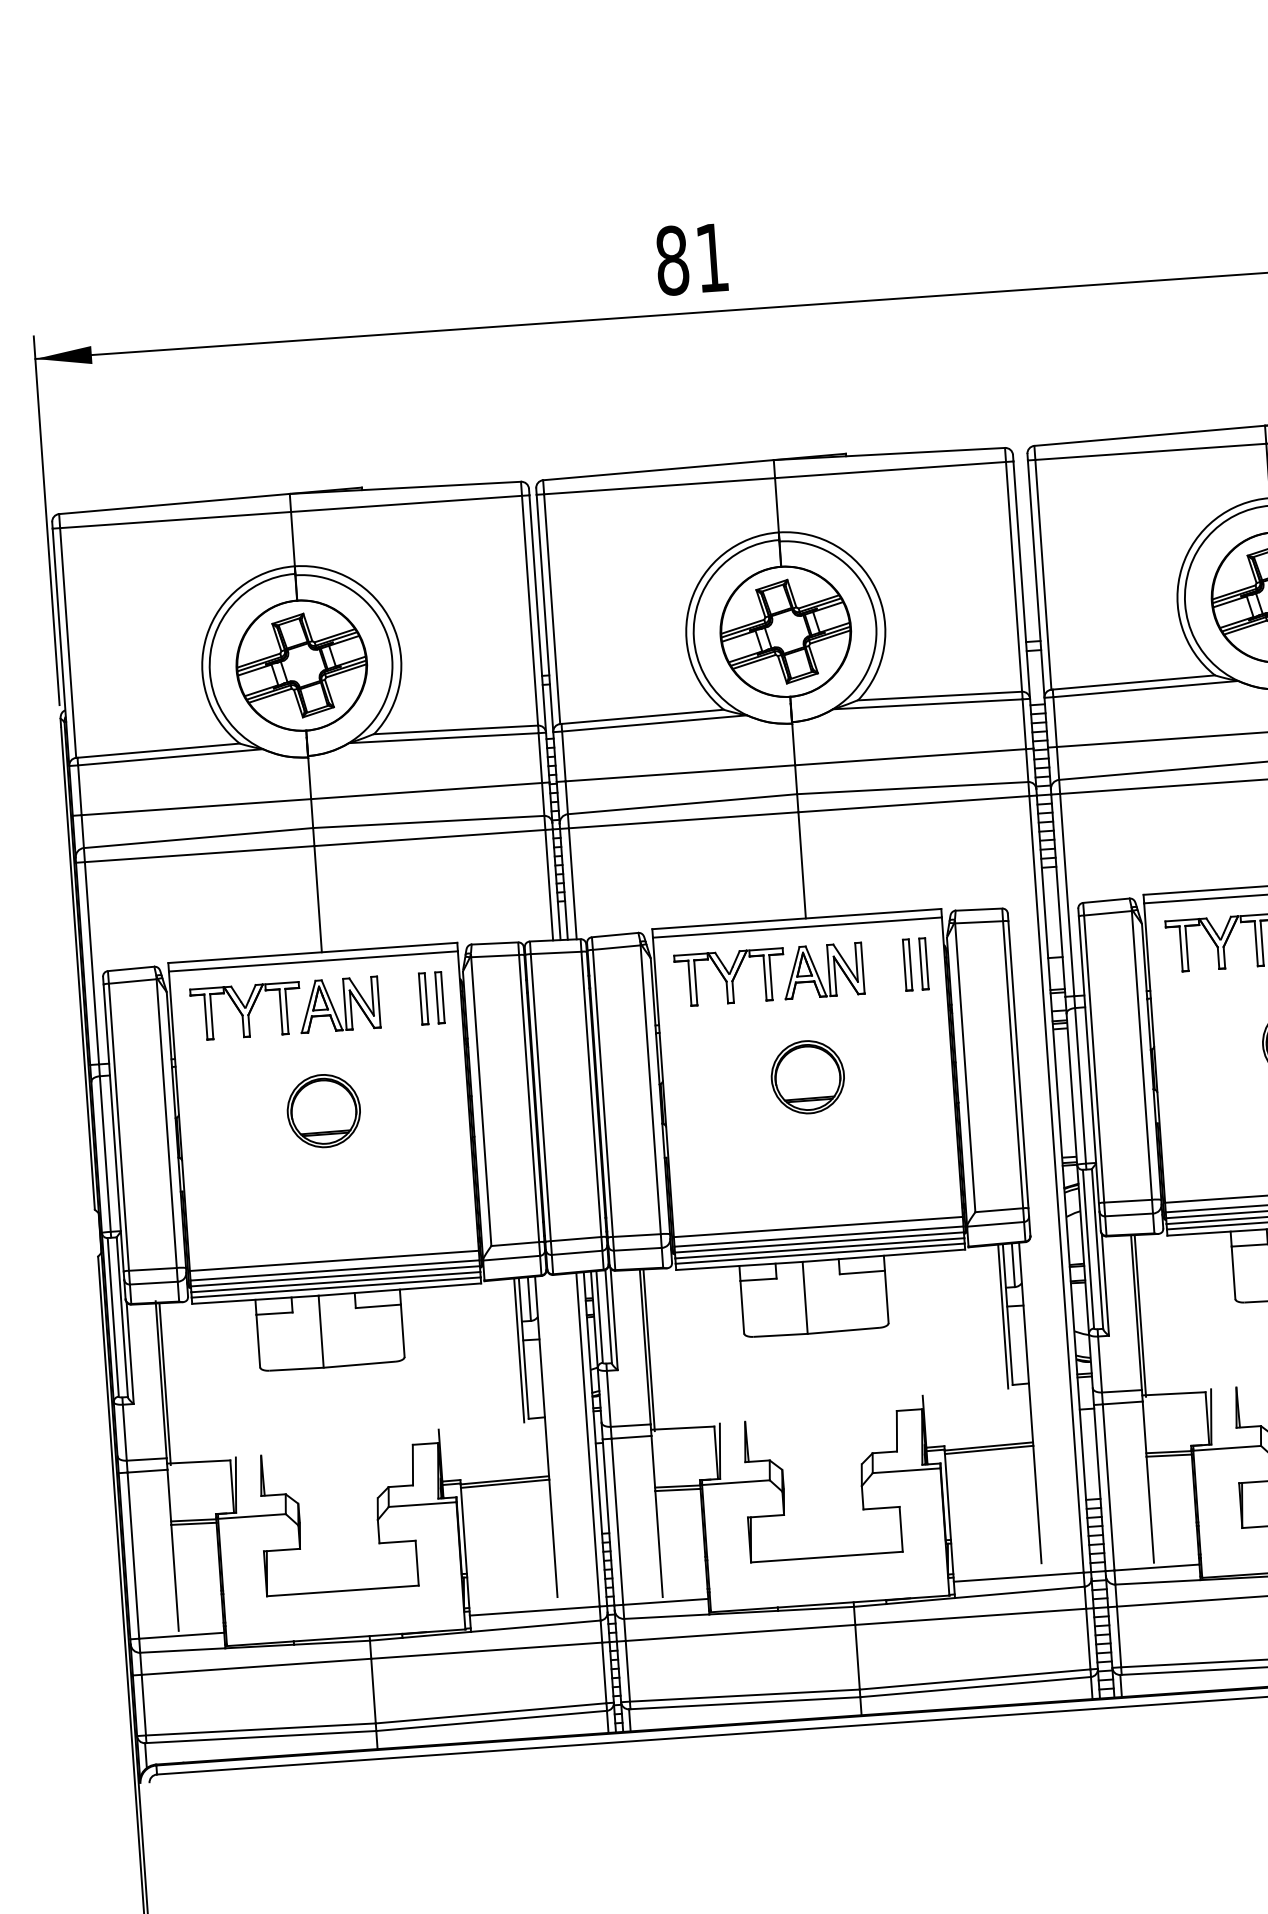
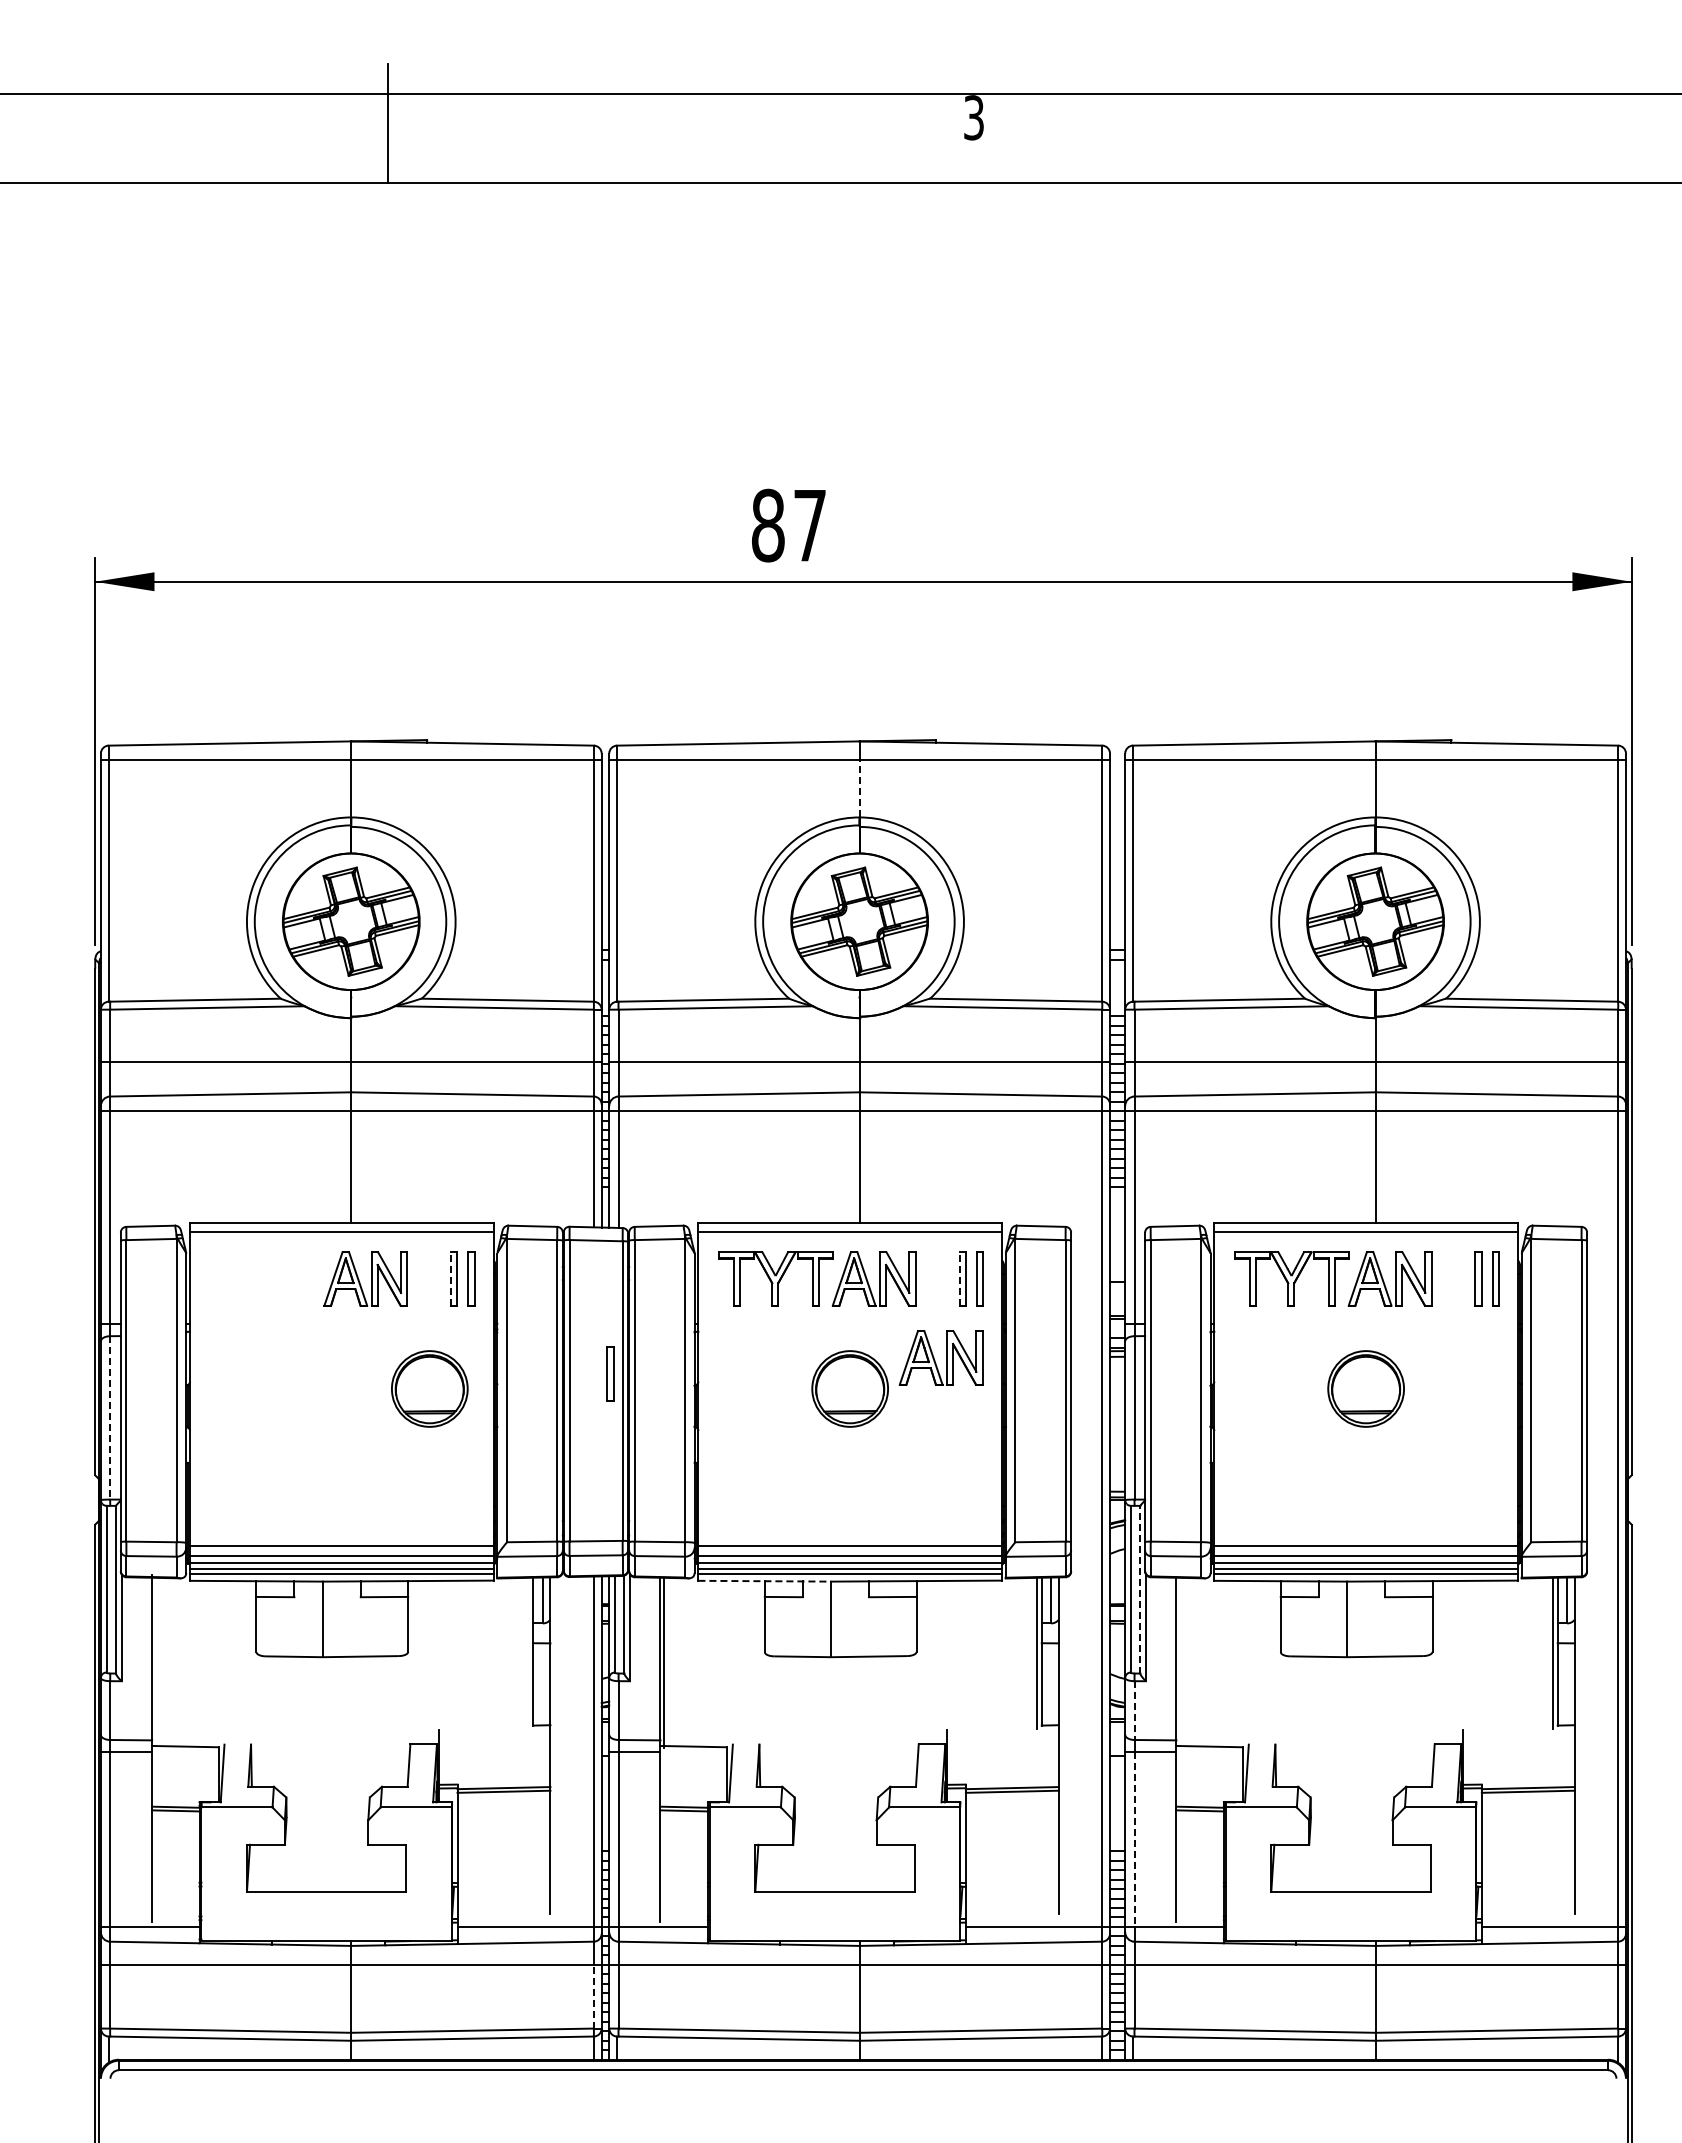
text: (711, 257) -> (809, 525), 81 -> 87
line: (776, 504) -> (859, 788), solid -> dashed
line: (904, 964) -> (959, 1278), solid -> dashed
line: (420, 998) -> (451, 1278), solid -> dashed
part: (245, 1010) -> (267, 1278), removed
part: (891, 1041) -> (940, 1357), added
part: (578, 1078) -> (610, 1373), added
part: (323, 1110) -> (429, 1388), moved
line: (105, 1153) -> (110, 1417), solid -> dashed
line: (1097, 1248) -> (1140, 1589), solid -> dashed
line: (740, 1266) -> (765, 1581), solid -> dashed
line: (1140, 1315) -> (1180, 1662), removed
line: (519, 1350) -> (528, 1653), removed
line: (1100, 1365) -> (1134, 1711), solid -> dashed
line: (164, 1383) -> (155, 1662), removed
line: (1108, 1488) -> (1134, 1840), solid -> dashed
line: (603, 1672) -> (593, 1996), solid -> dashed

